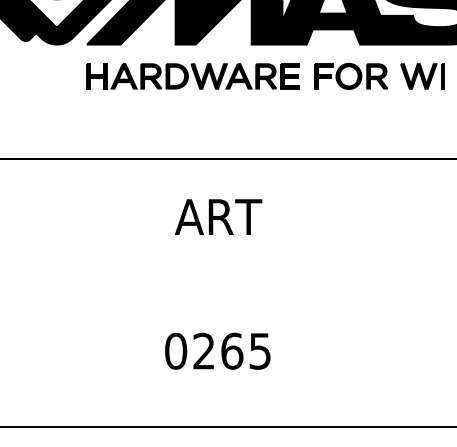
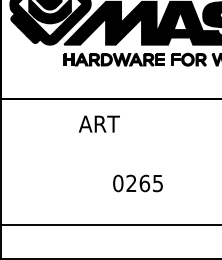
text: (216, 215) -> (98, 123), moved
text: (216, 351) -> (137, 183), moved

